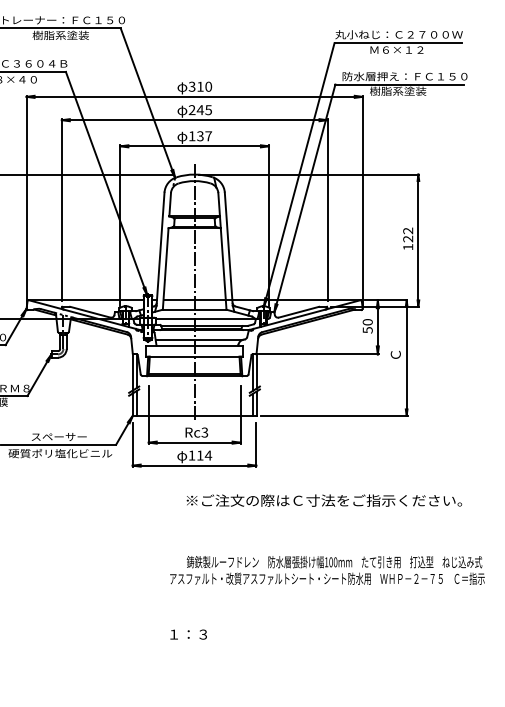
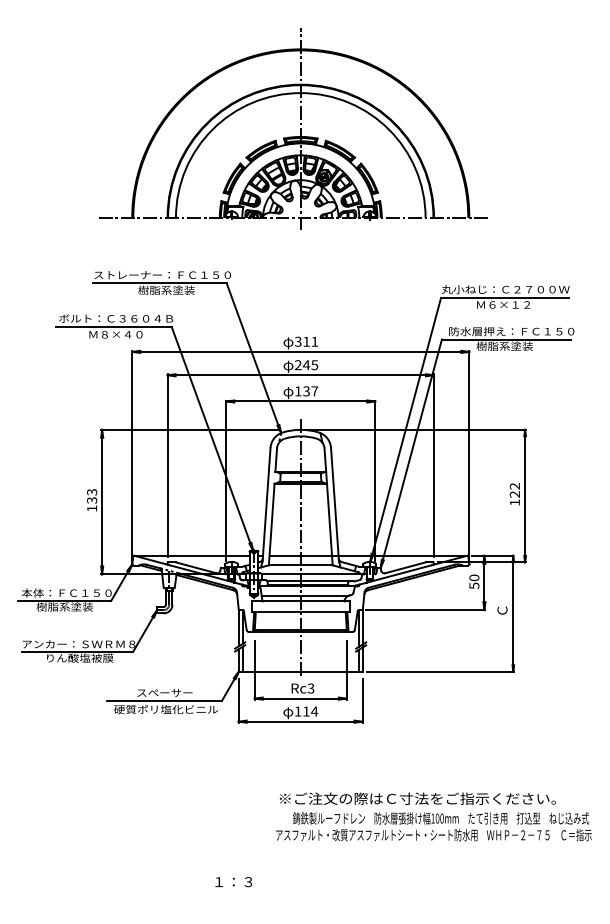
text: (208, 86) -> (314, 341), 310 -> 311
text: (324, 500) -> (417, 798), moved
text: (188, 635) -> (233, 882), moved

